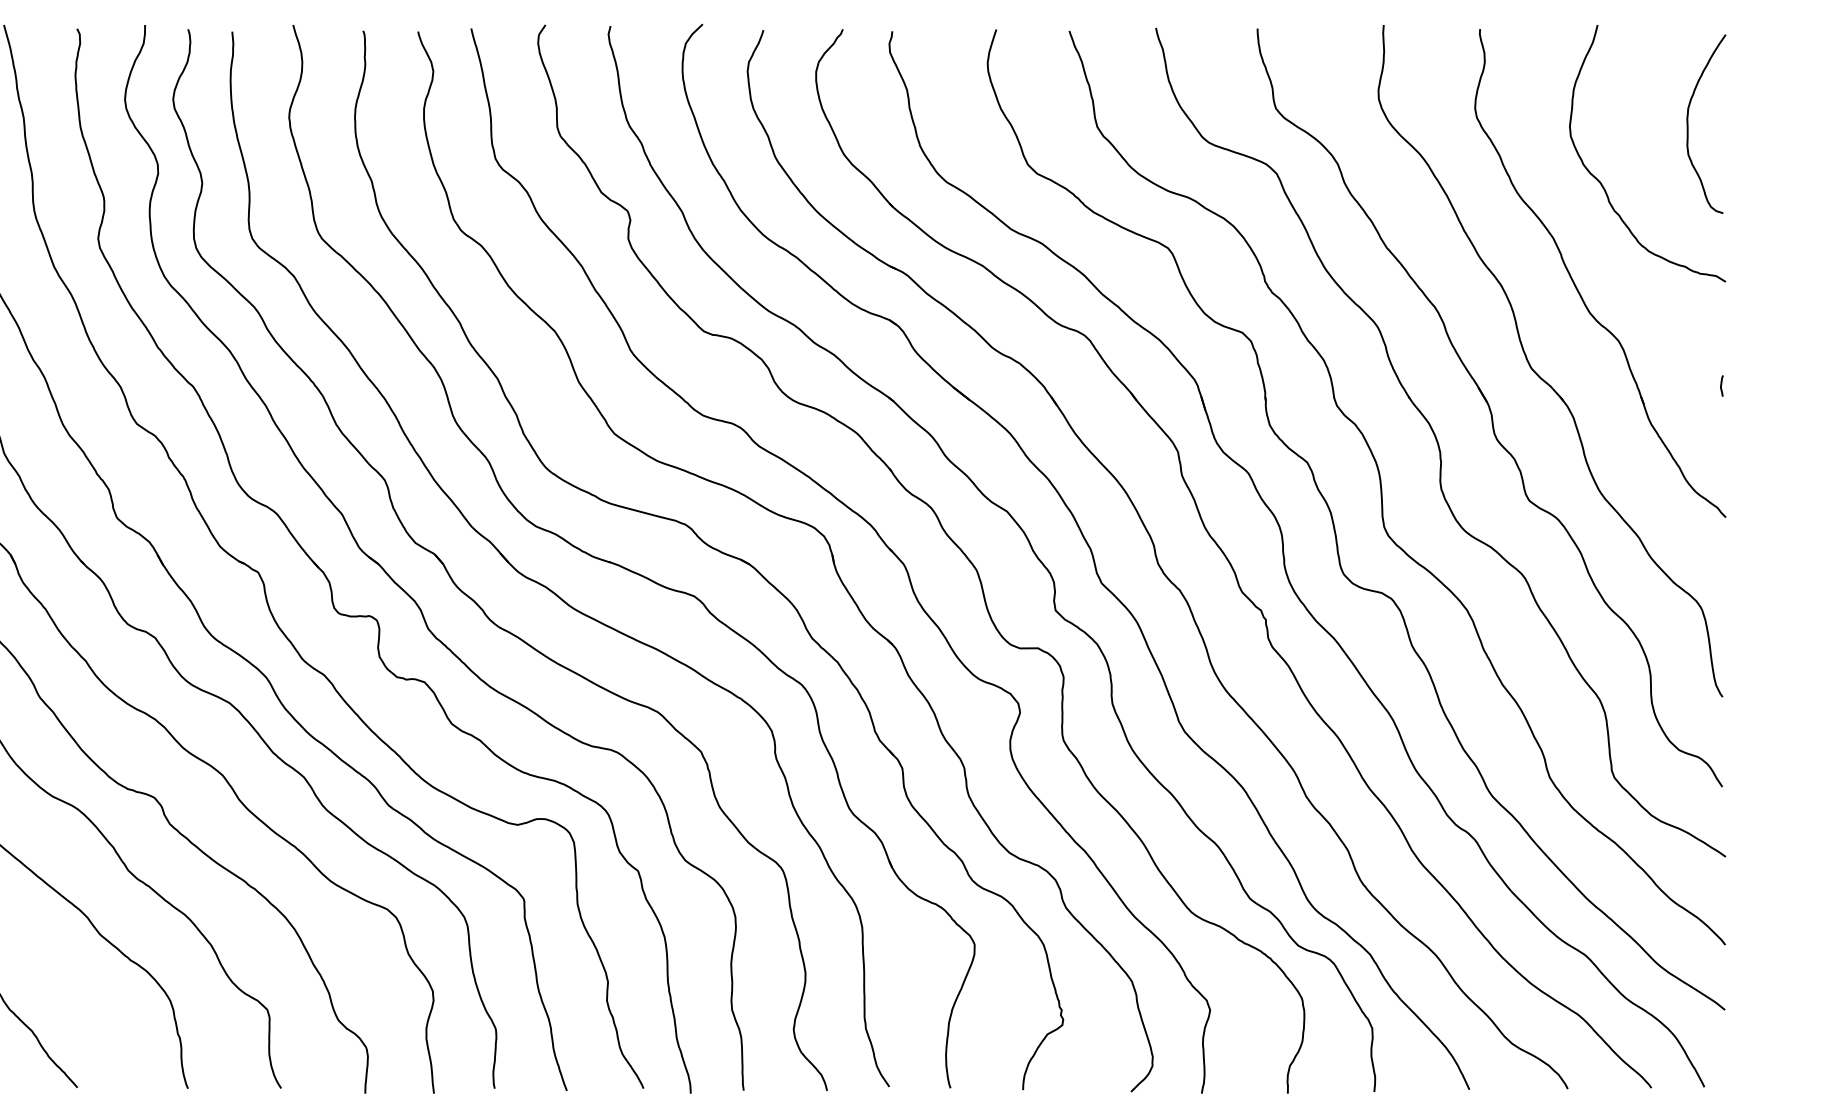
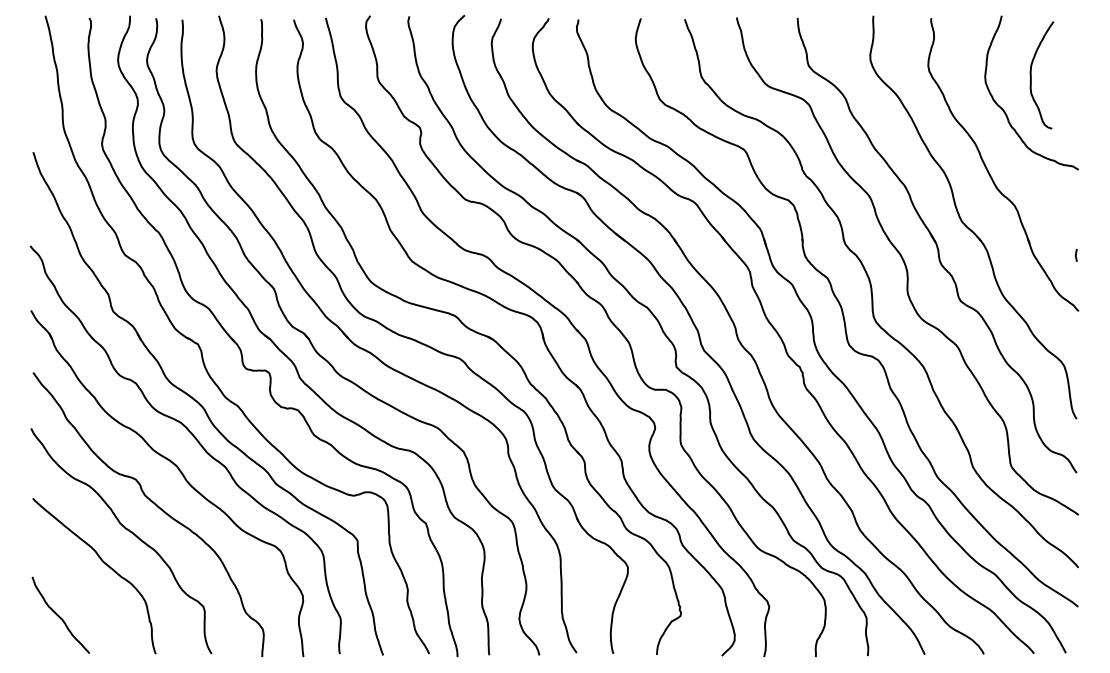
curve: (1688, 124) -> (1031, 75), moved
curve: (1720, 384) -> (1075, 254), moved

